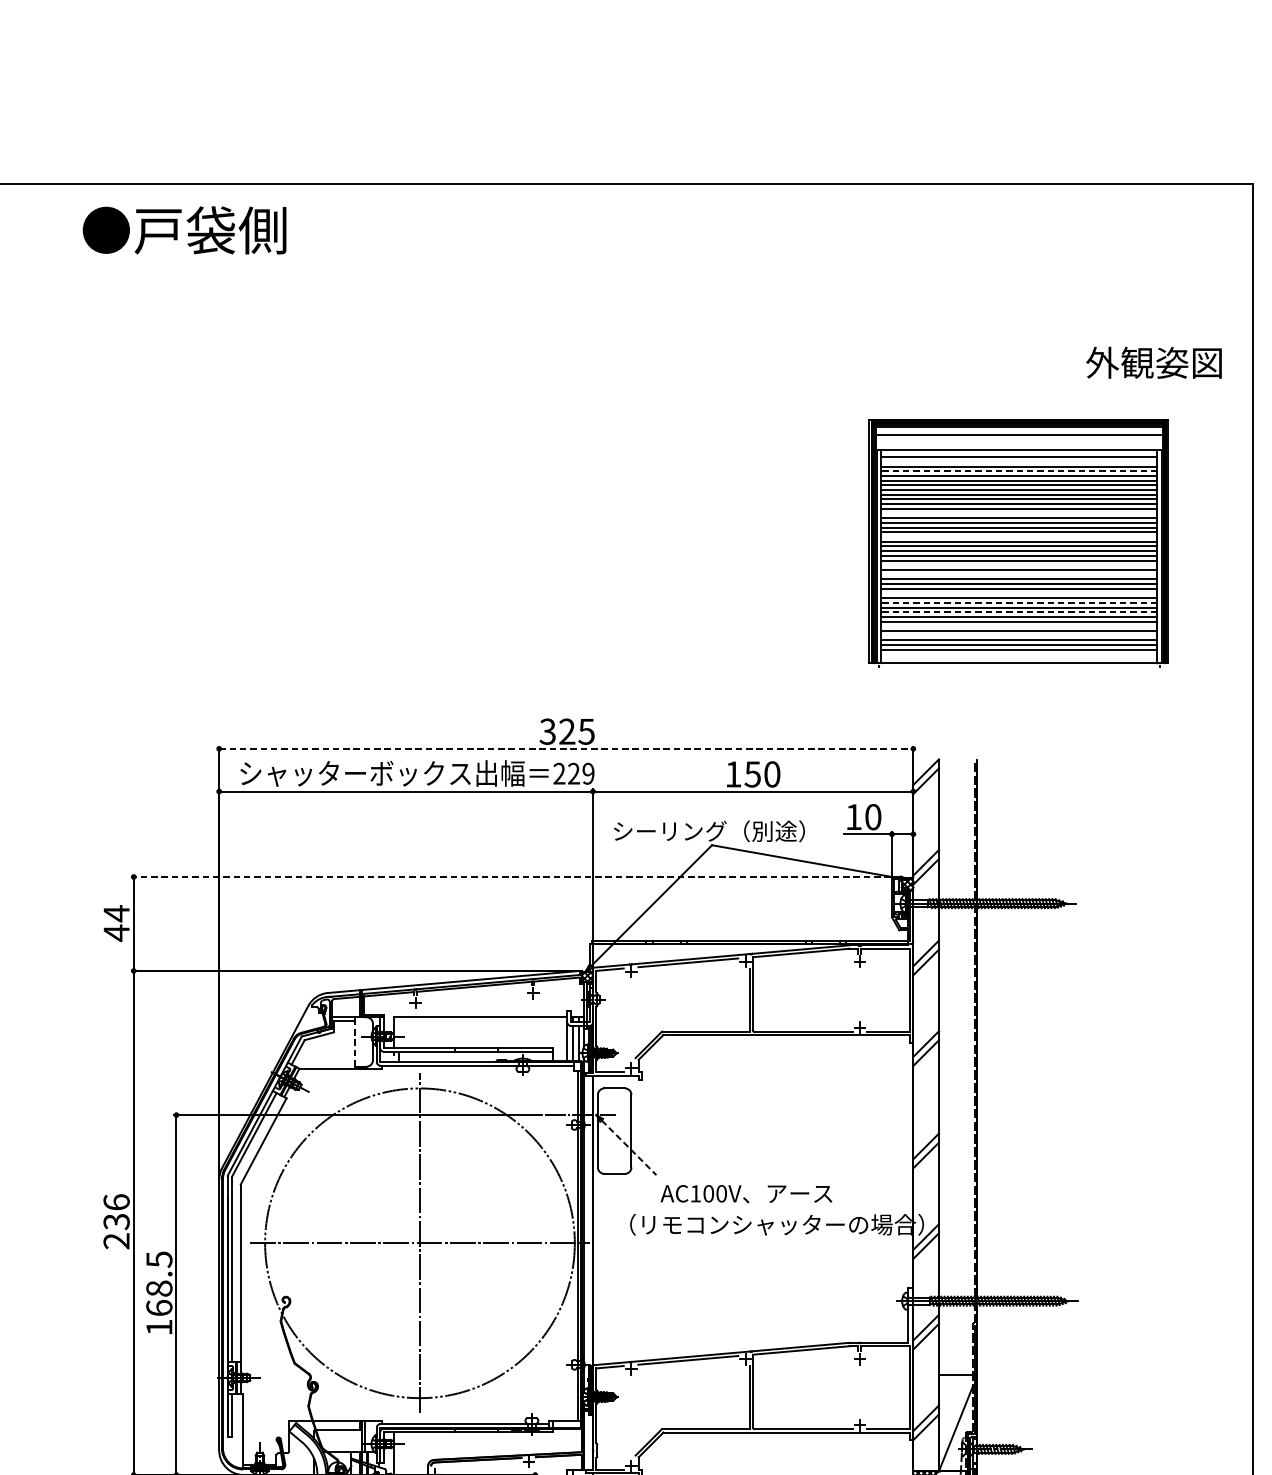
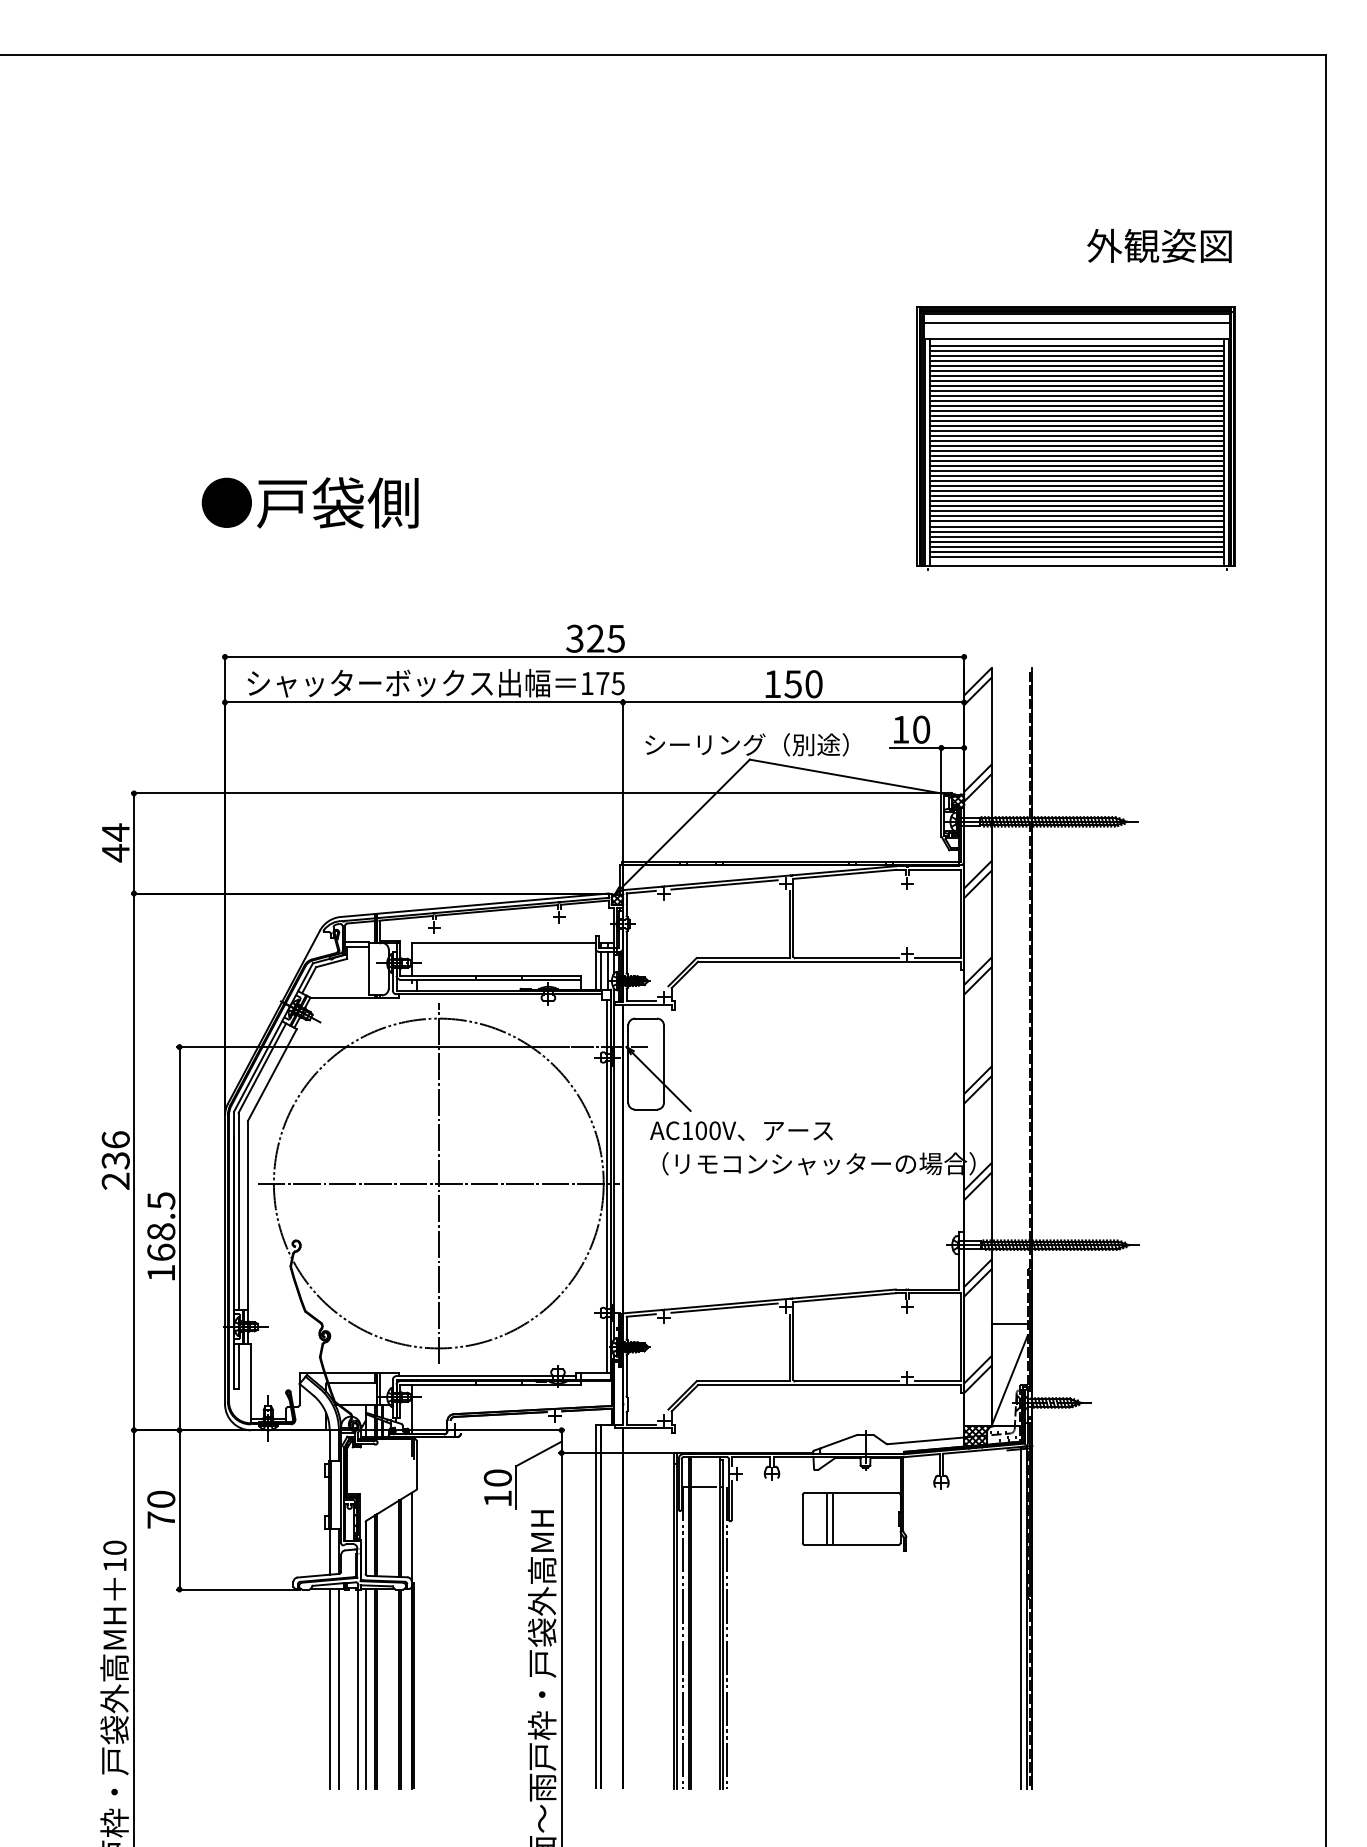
text: (183, 229) -> (309, 502), moved
text: (1154, 362) -> (1159, 245), moved
line: (1019, 461) -> (1077, 351), added
line: (1019, 471) -> (1077, 361), dashed -> solid
line: (1019, 513) -> (1077, 406), added
line: (1019, 537) -> (1077, 431), added
line: (1019, 565) -> (1077, 461), added
line: (1019, 574) -> (1077, 471), added
line: (1019, 593) -> (1077, 491), added
line: (1019, 602) -> (1077, 501), dashed -> solid
line: (1019, 612) -> (1077, 511), dashed -> solid
line: (1019, 626) -> (1077, 526), added
line: (1019, 635) -> (1077, 536), added
line: (1019, 654) -> (1077, 556), added
line: (566, 748) -> (594, 656), dashed -> solid
text: (573, 773) -> (602, 683), 229 -> 175
line: (510, 877) -> (535, 793), dashed -> solid
line: (354, 1043) -> (369, 970), dashed -> solid
line: (629, 1148) -> (661, 1082), dashed -> solid
text: (746, 1193) -> (741, 1130), moved

